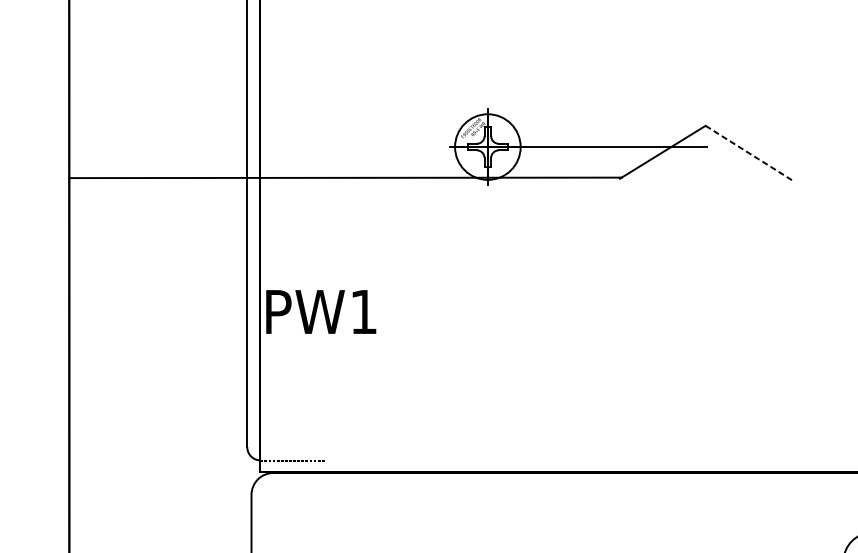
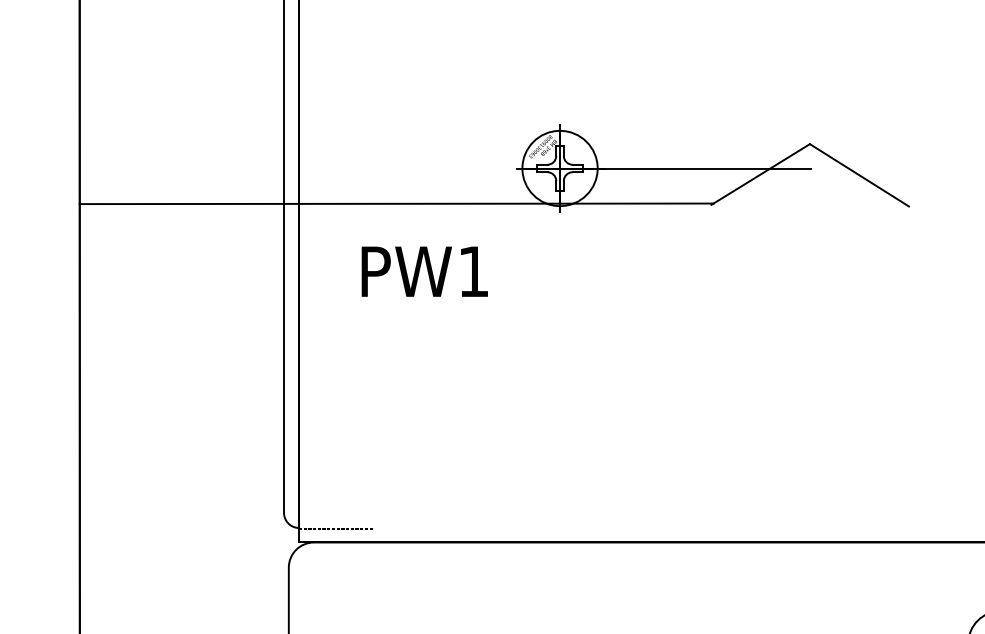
line: (748, 153) -> (859, 175), dashed -> solid
text: (320, 311) -> (424, 271), moved

